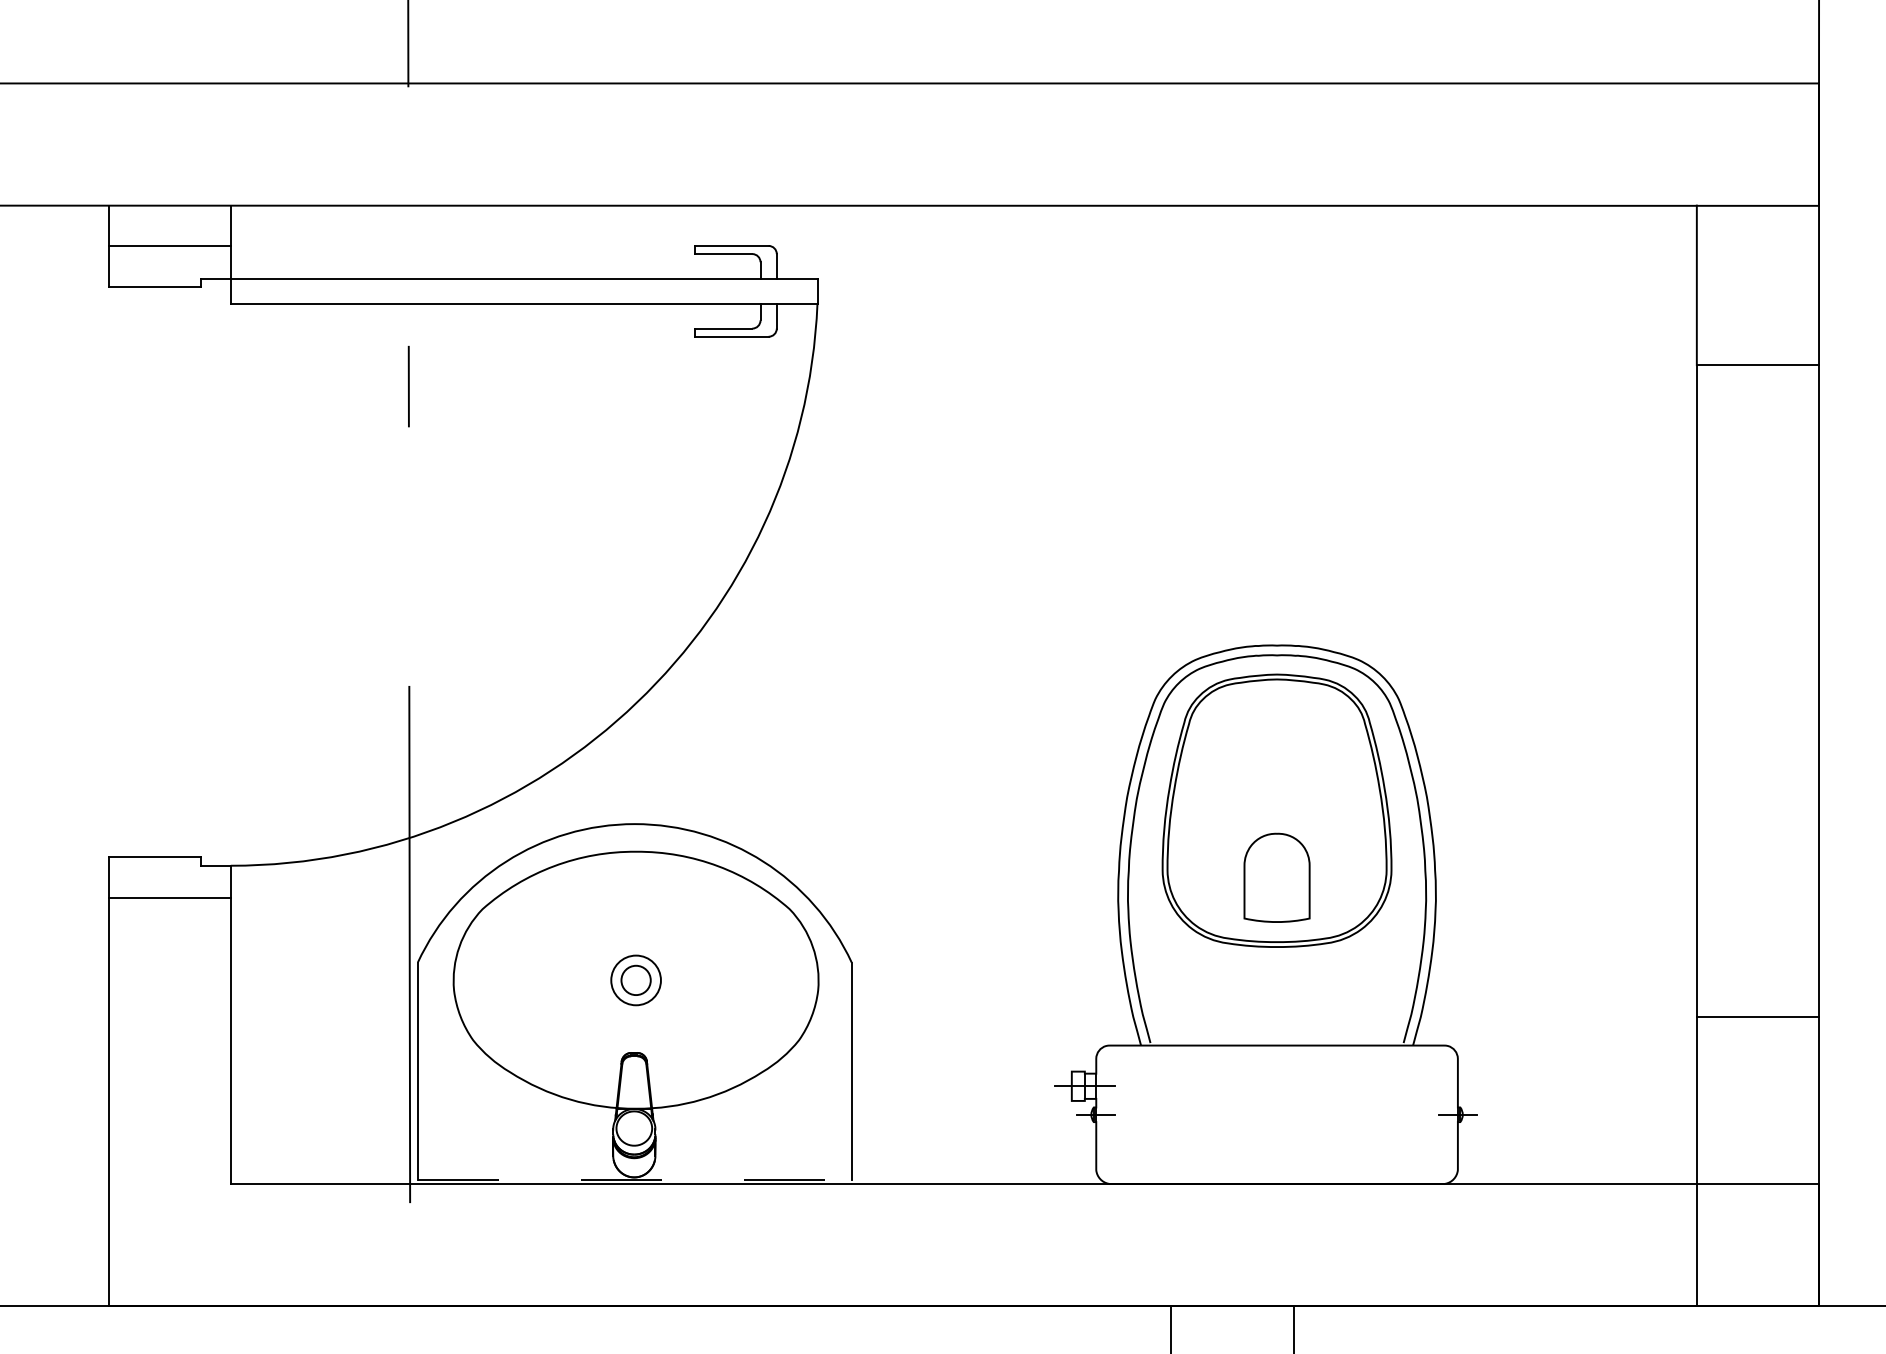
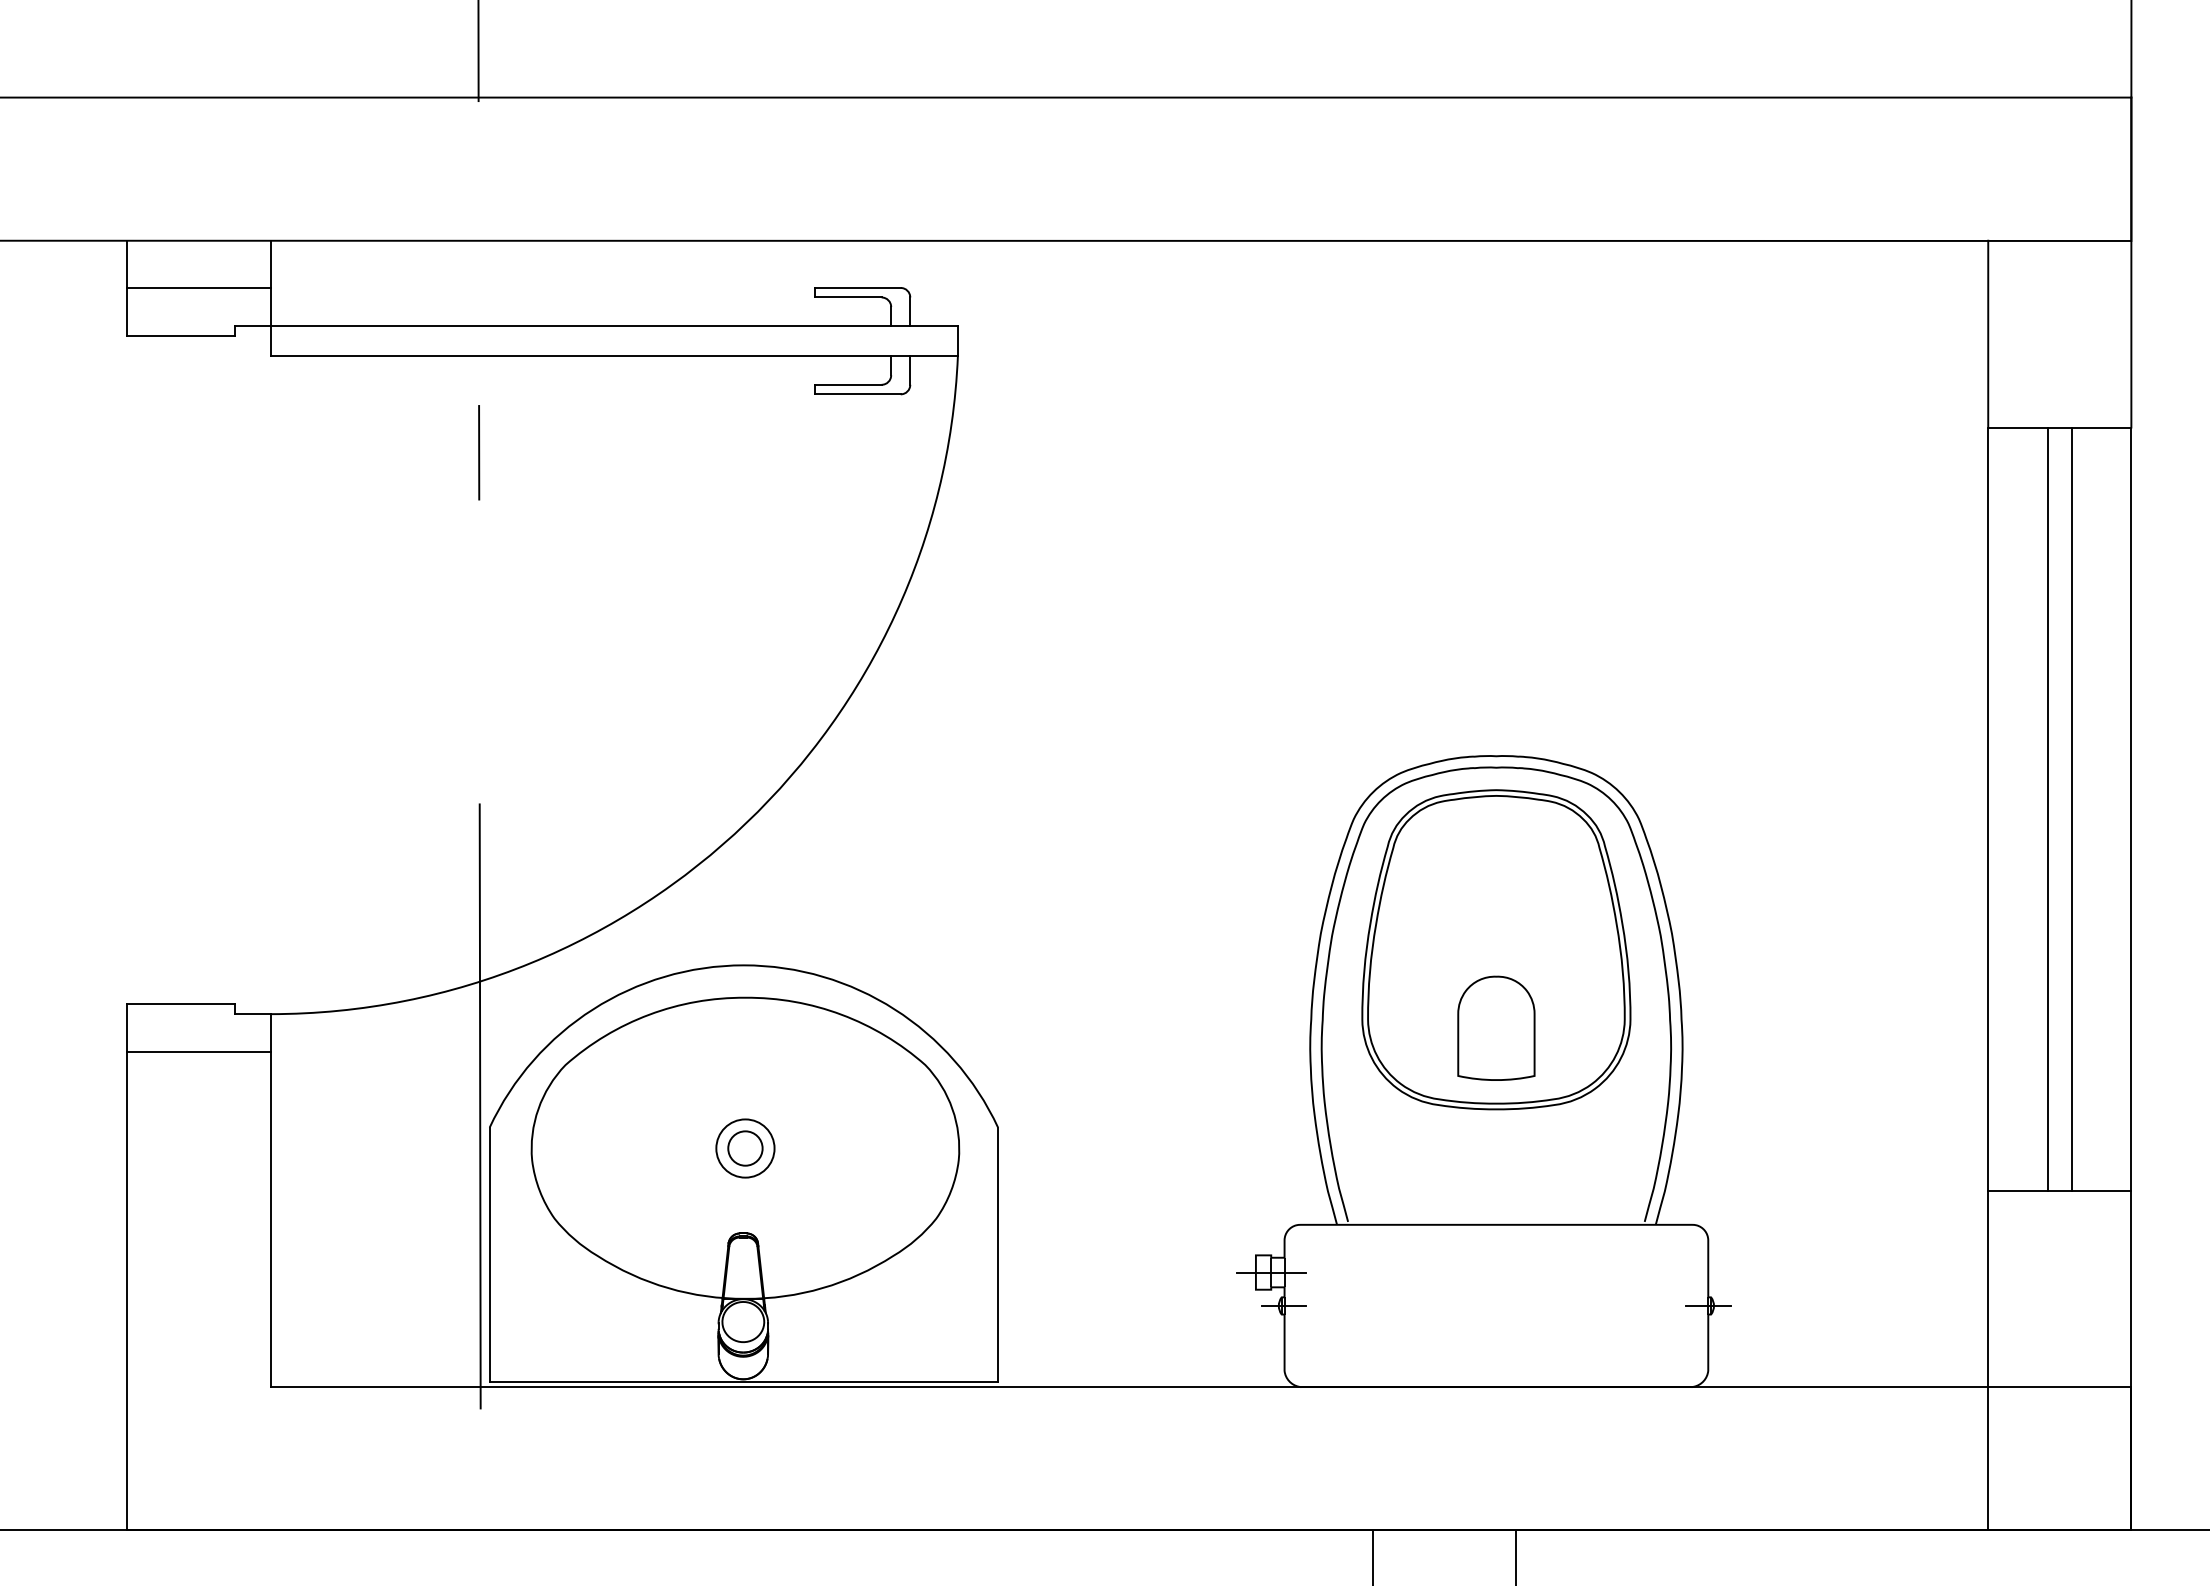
line: (1747, 690) -> (2047, 808), added
line: (1767, 690) -> (2071, 808), added
line: (635, 1180) -> (744, 1382), dashed -> solid

